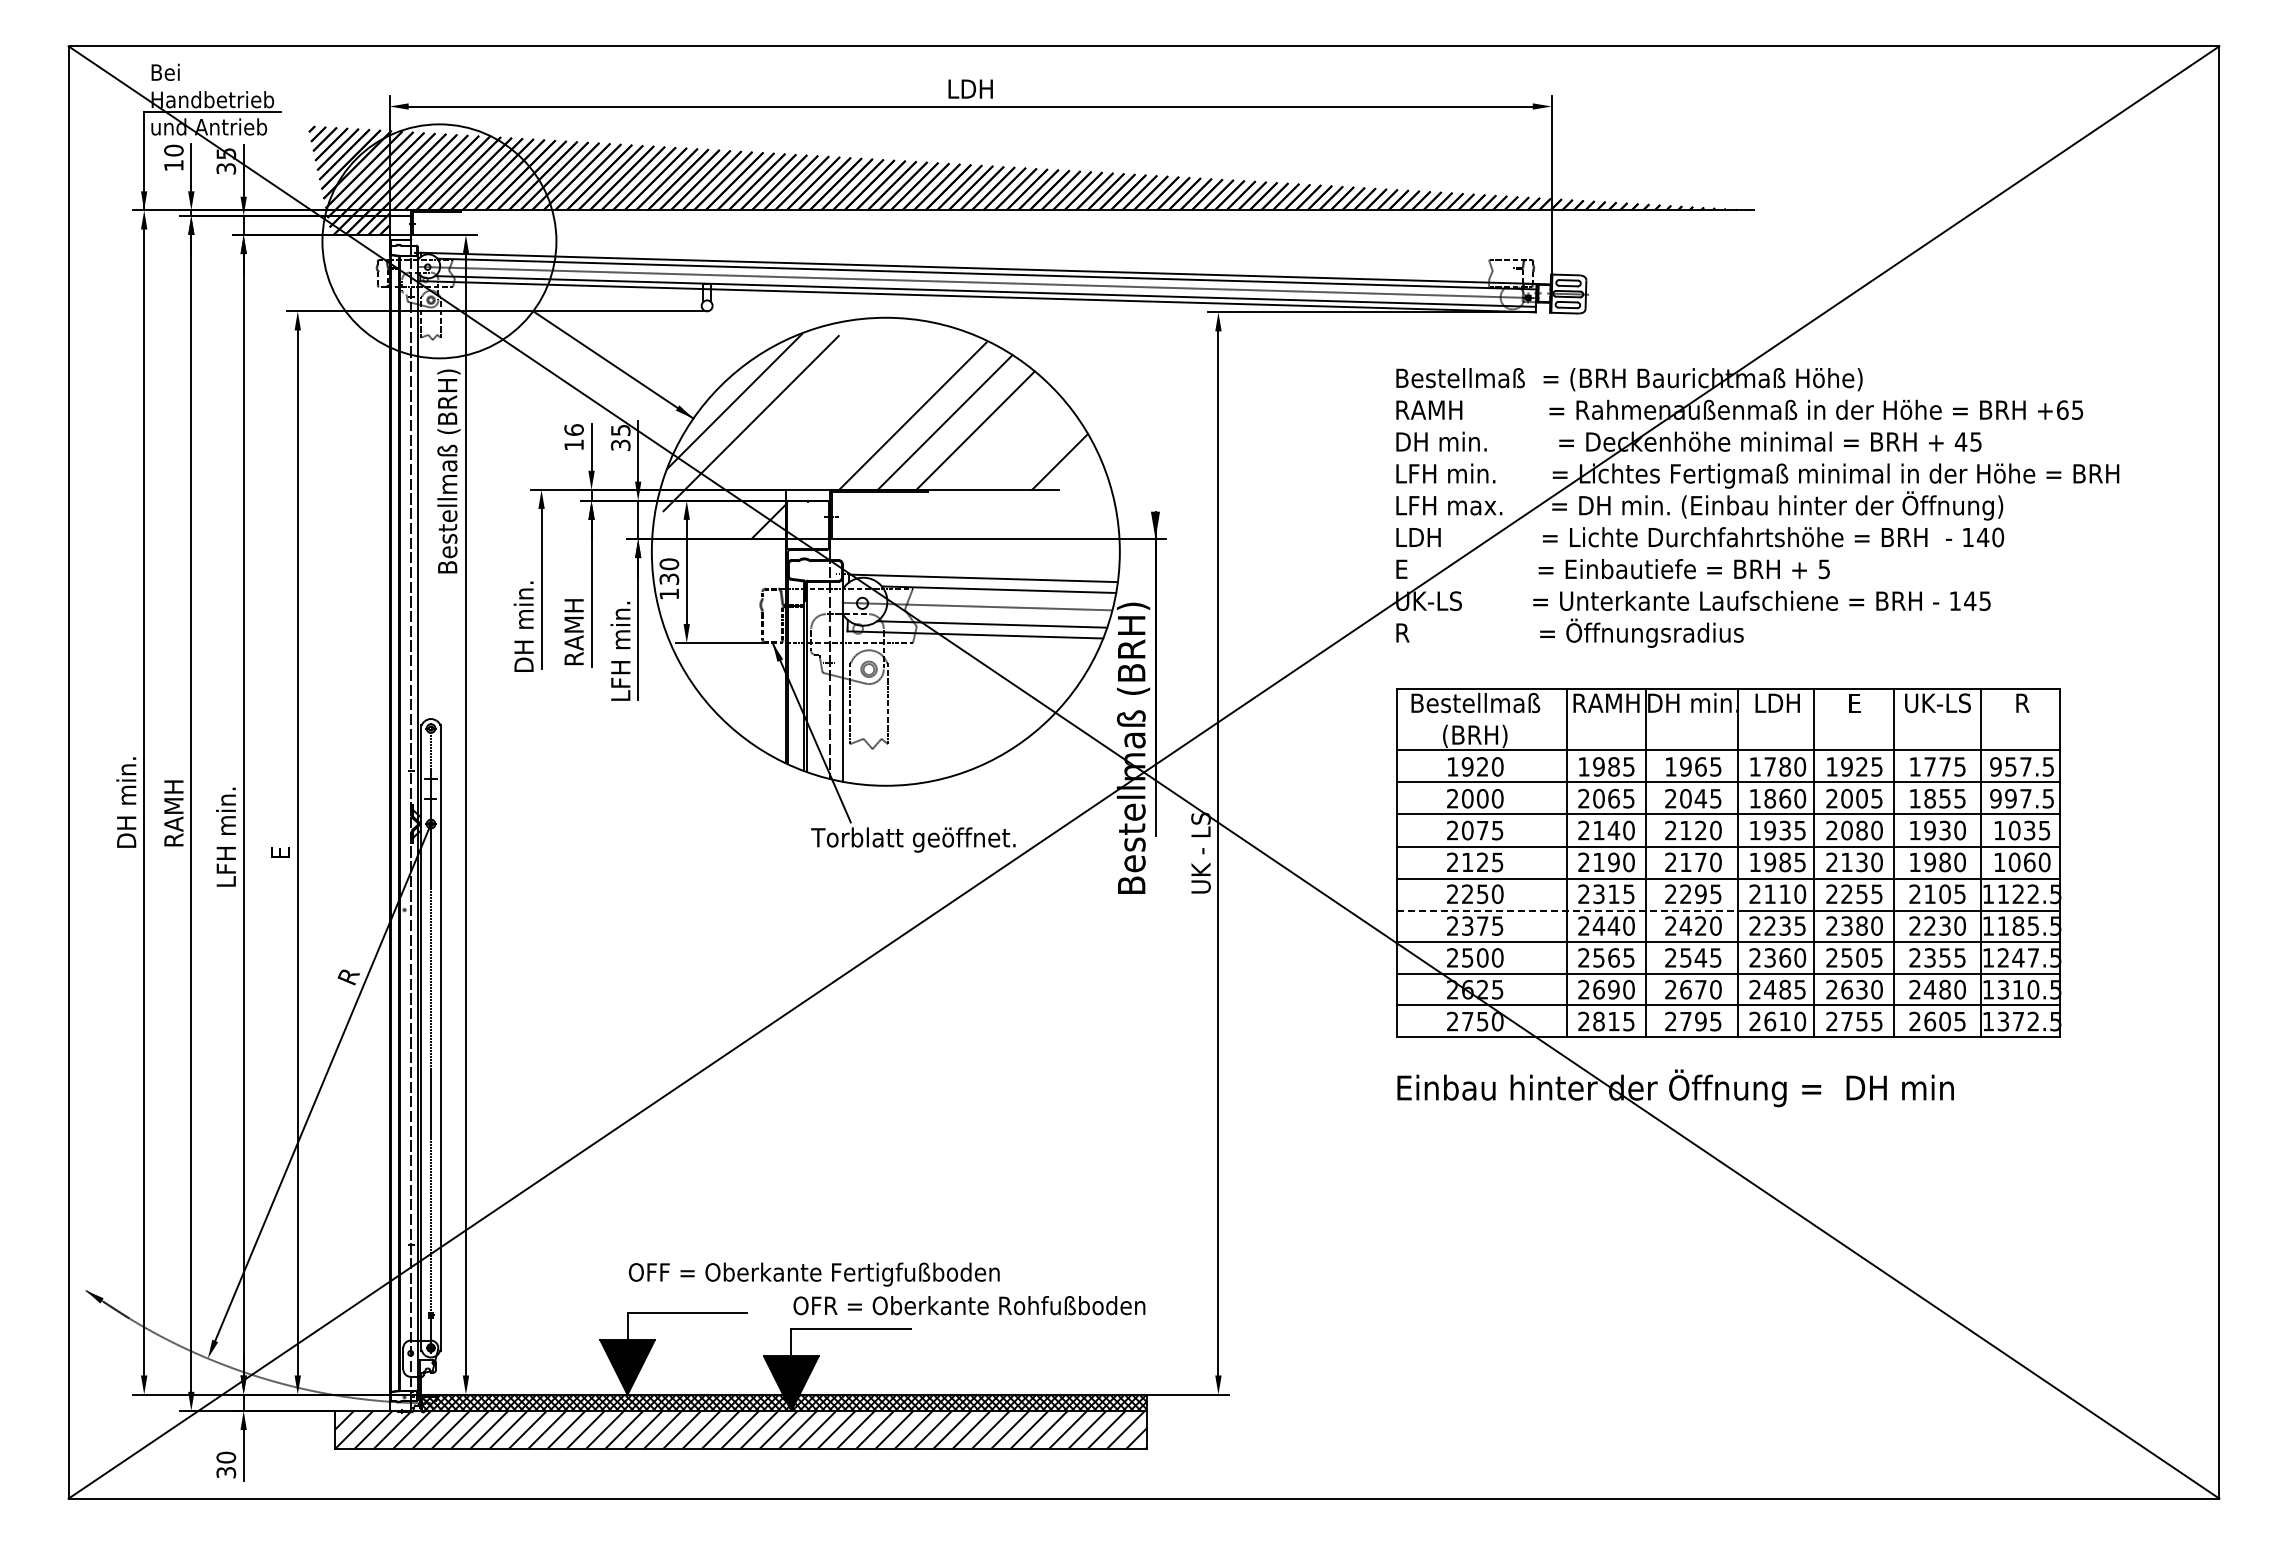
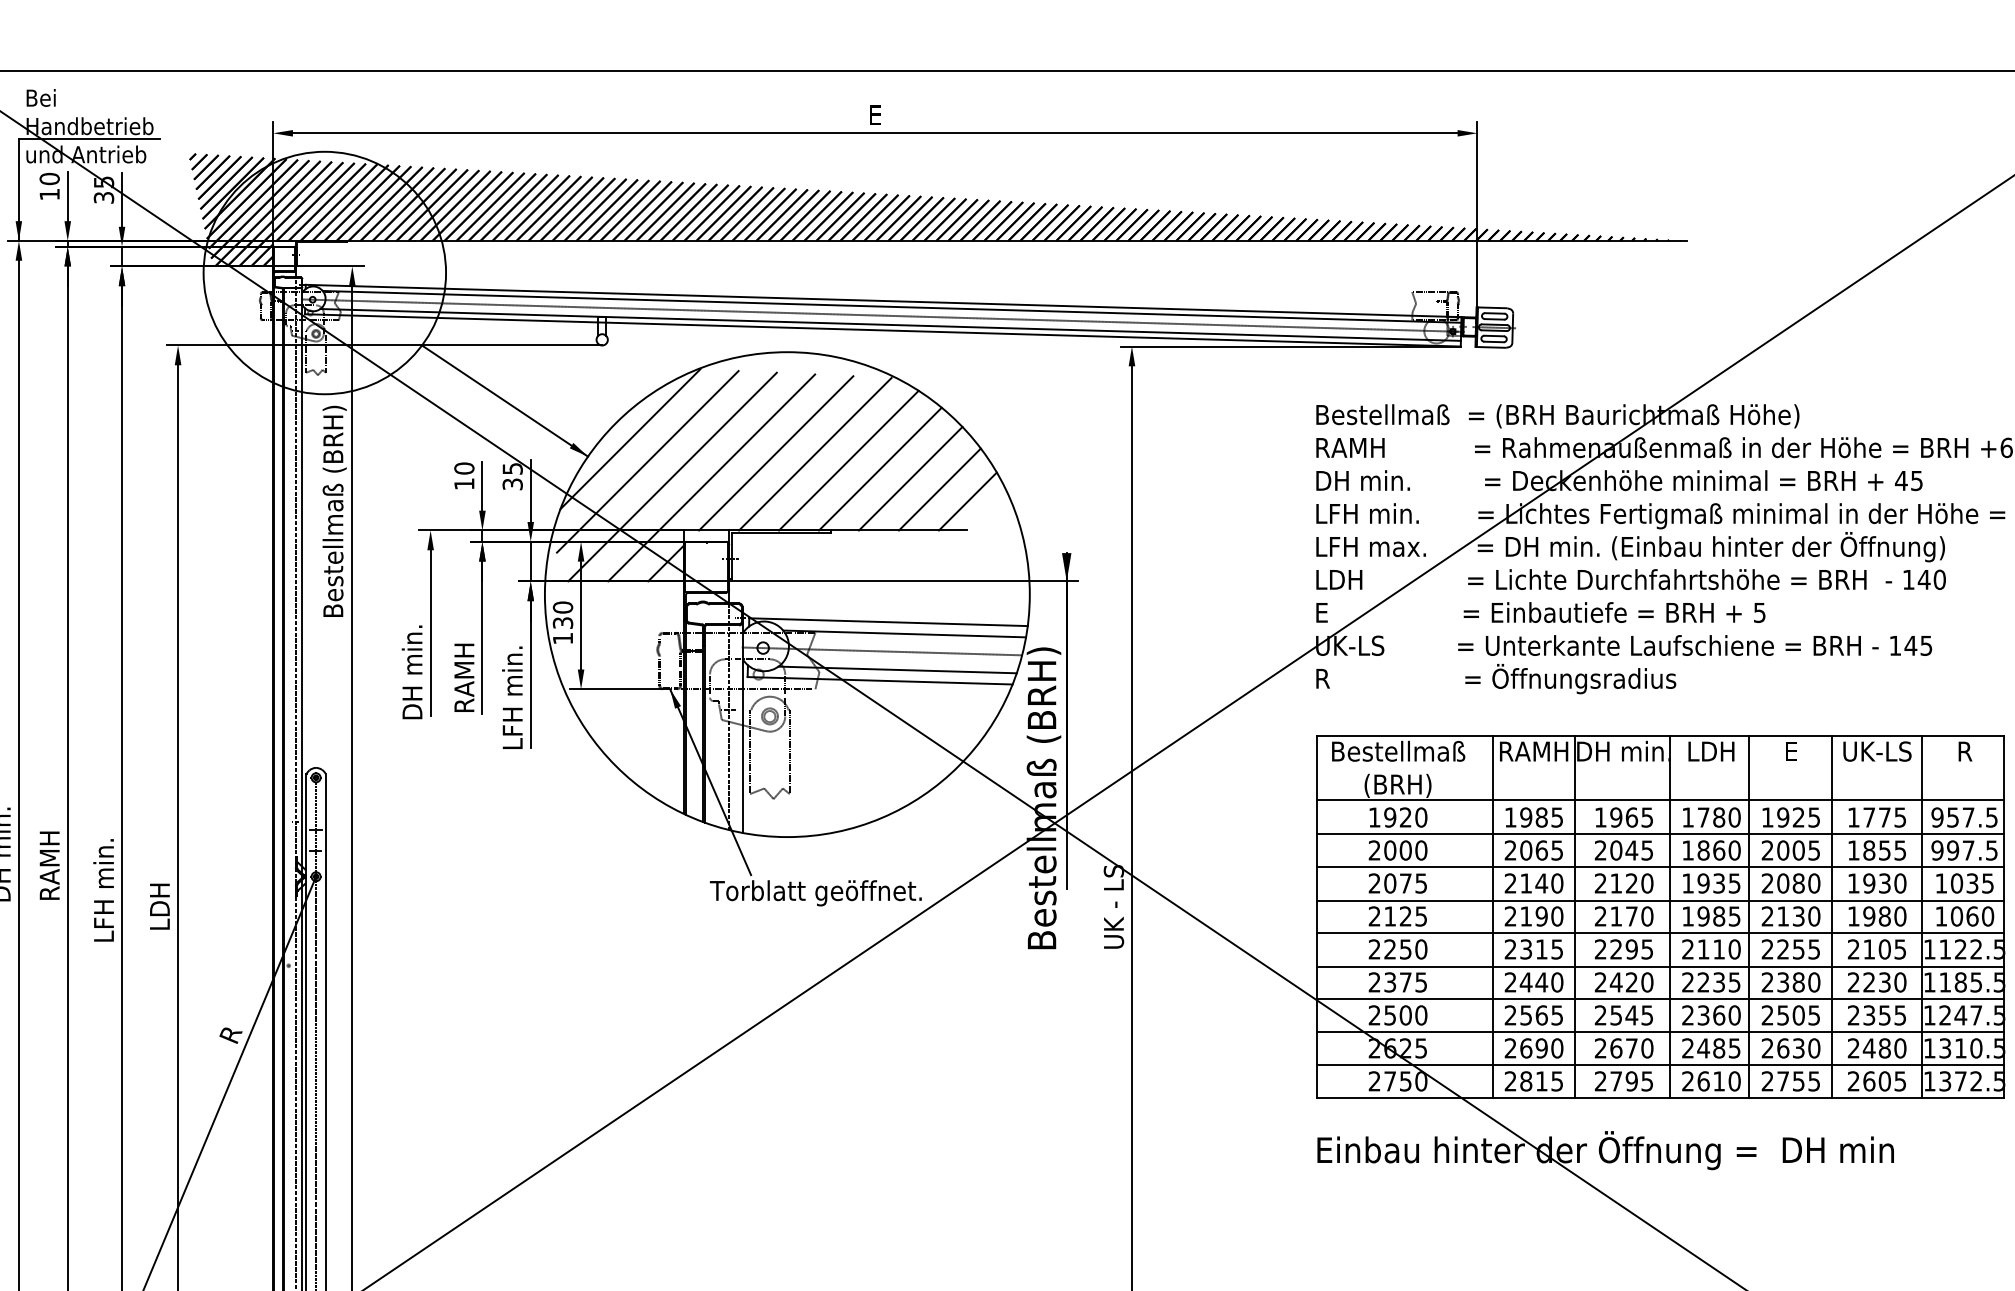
text: (970, 88) -> (875, 114), LDH -> E
line: (874, 414) -> (775, 452), added
text: (573, 429) -> (463, 467), 16 -> 10
line: (774, 437) -> (671, 476), added
line: (812, 438) -> (711, 477), added
line: (1004, 439) -> (910, 478), added
line: (1032, 449) -> (939, 488), added
text: (279, 852) -> (159, 906), E -> LDH
line: (1567, 911) -> (1493, 967), dashed -> solid

